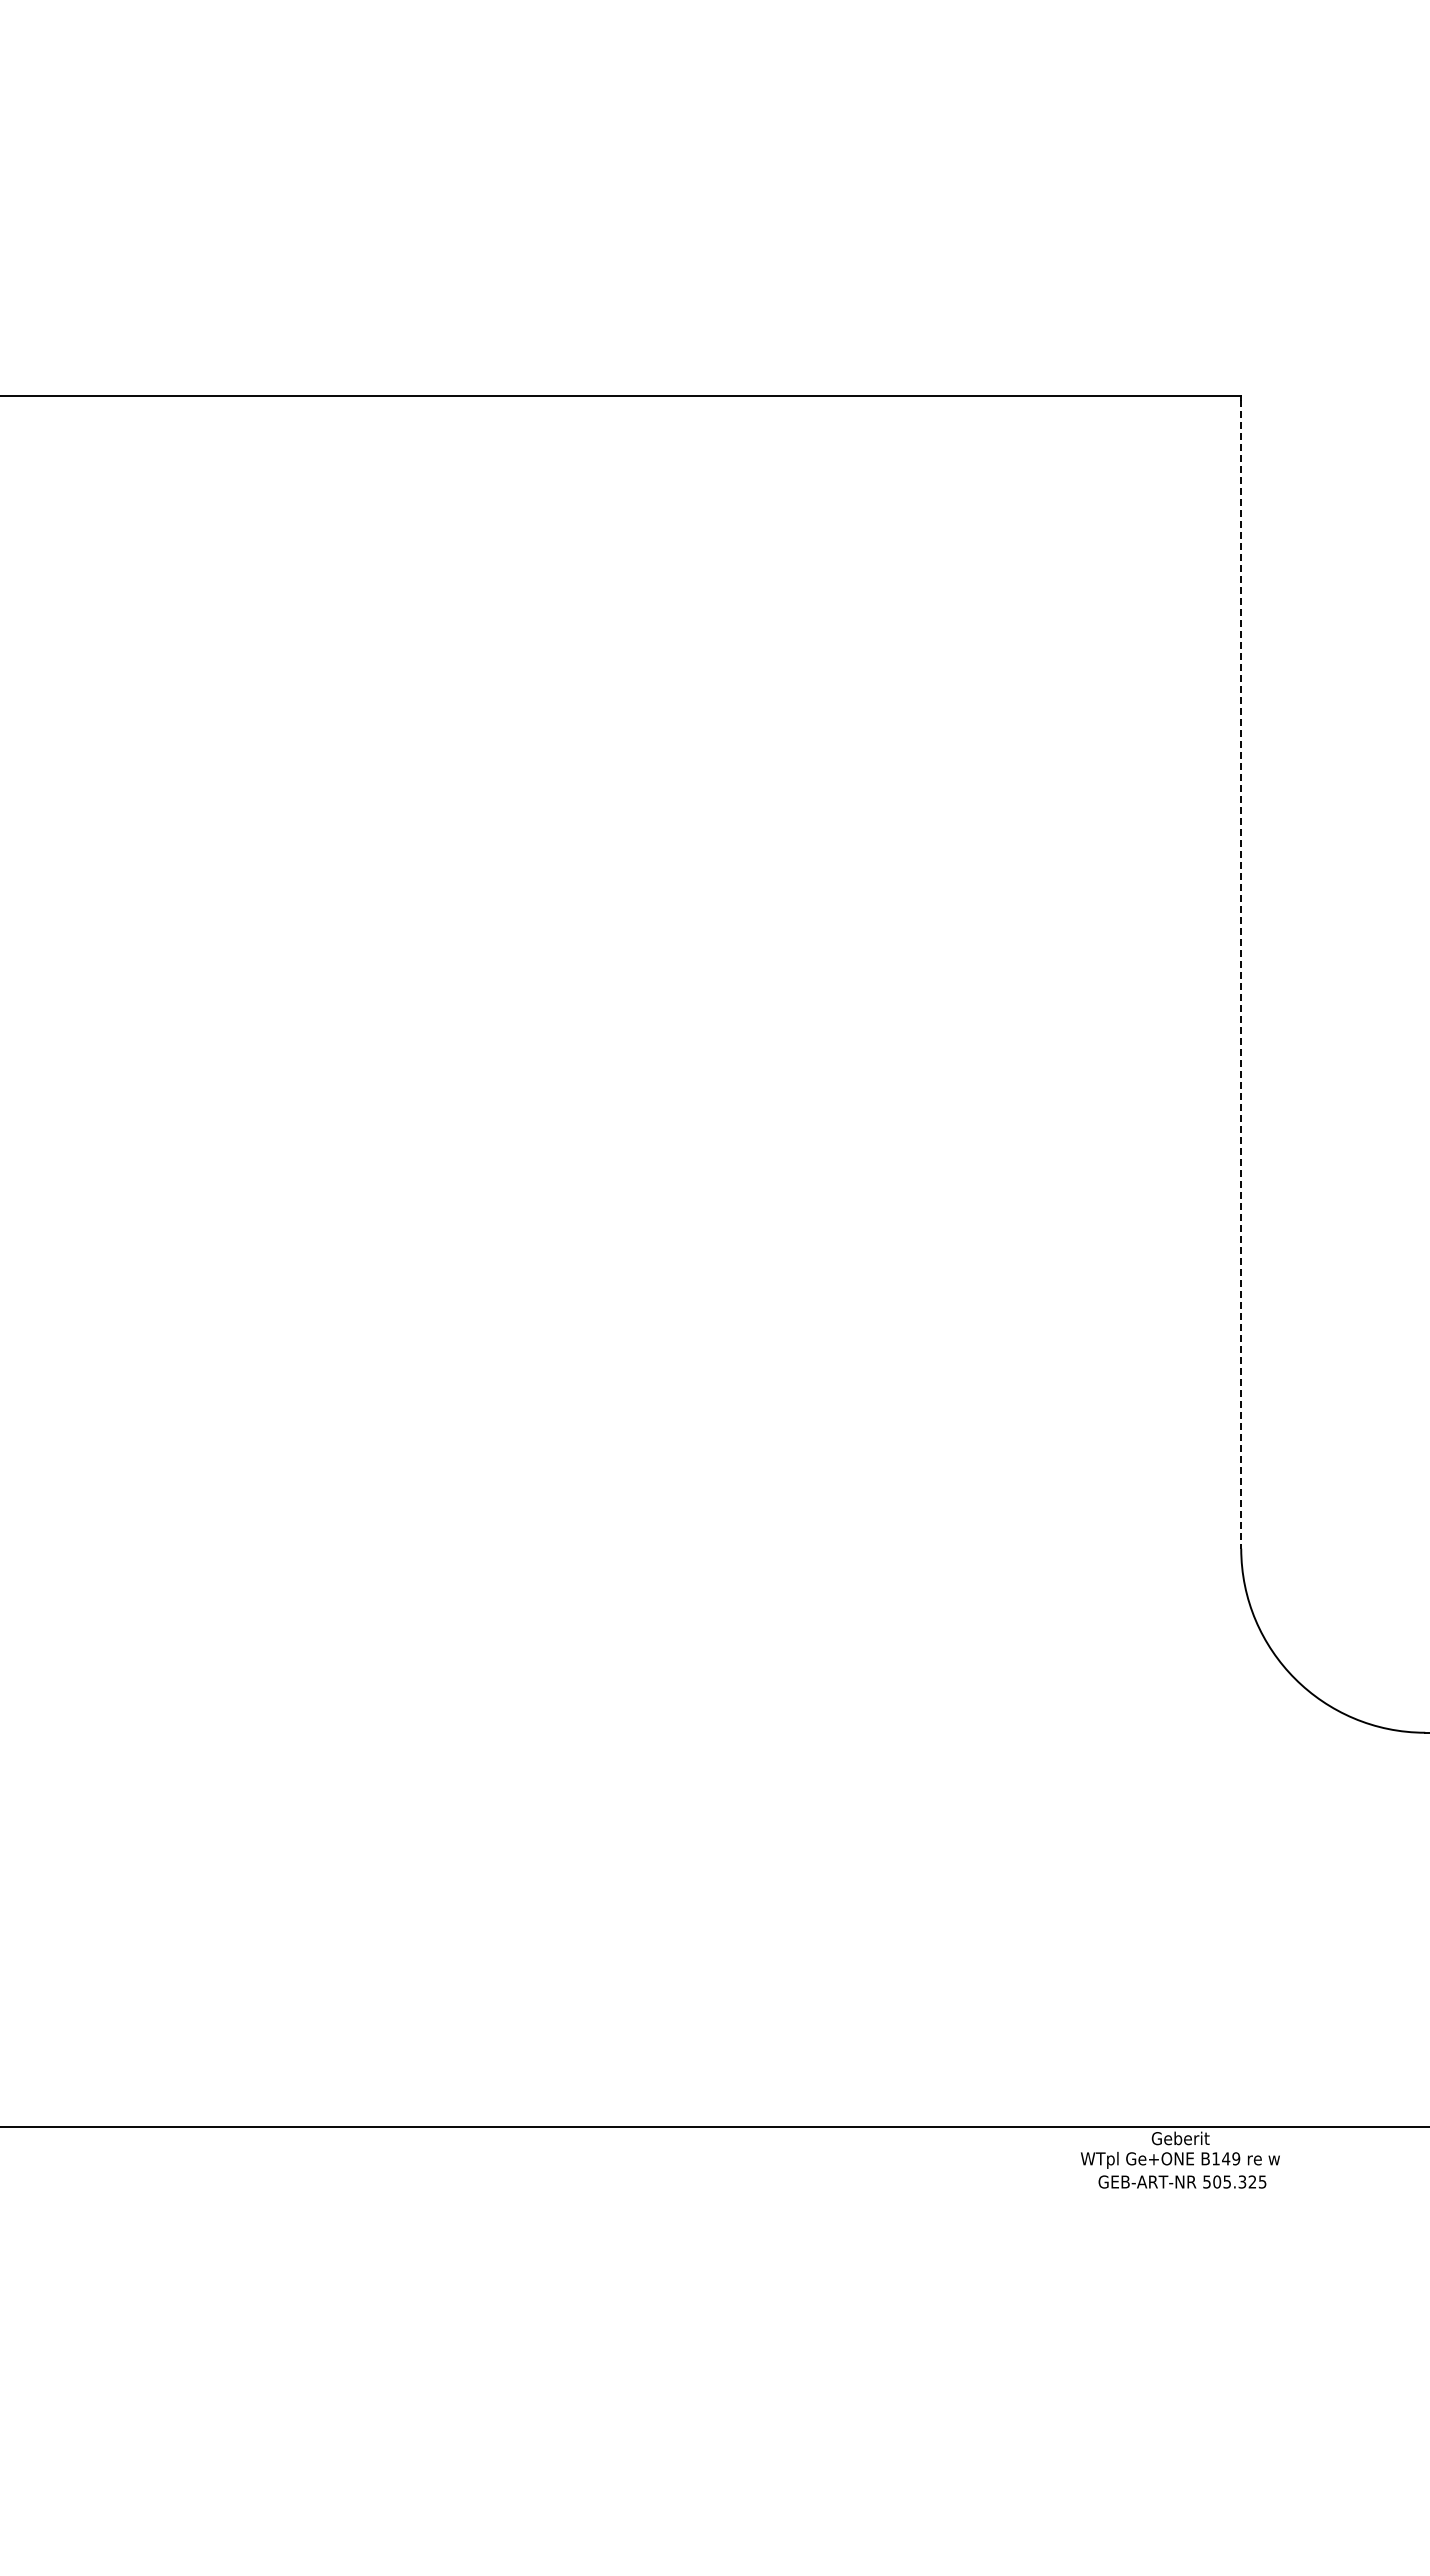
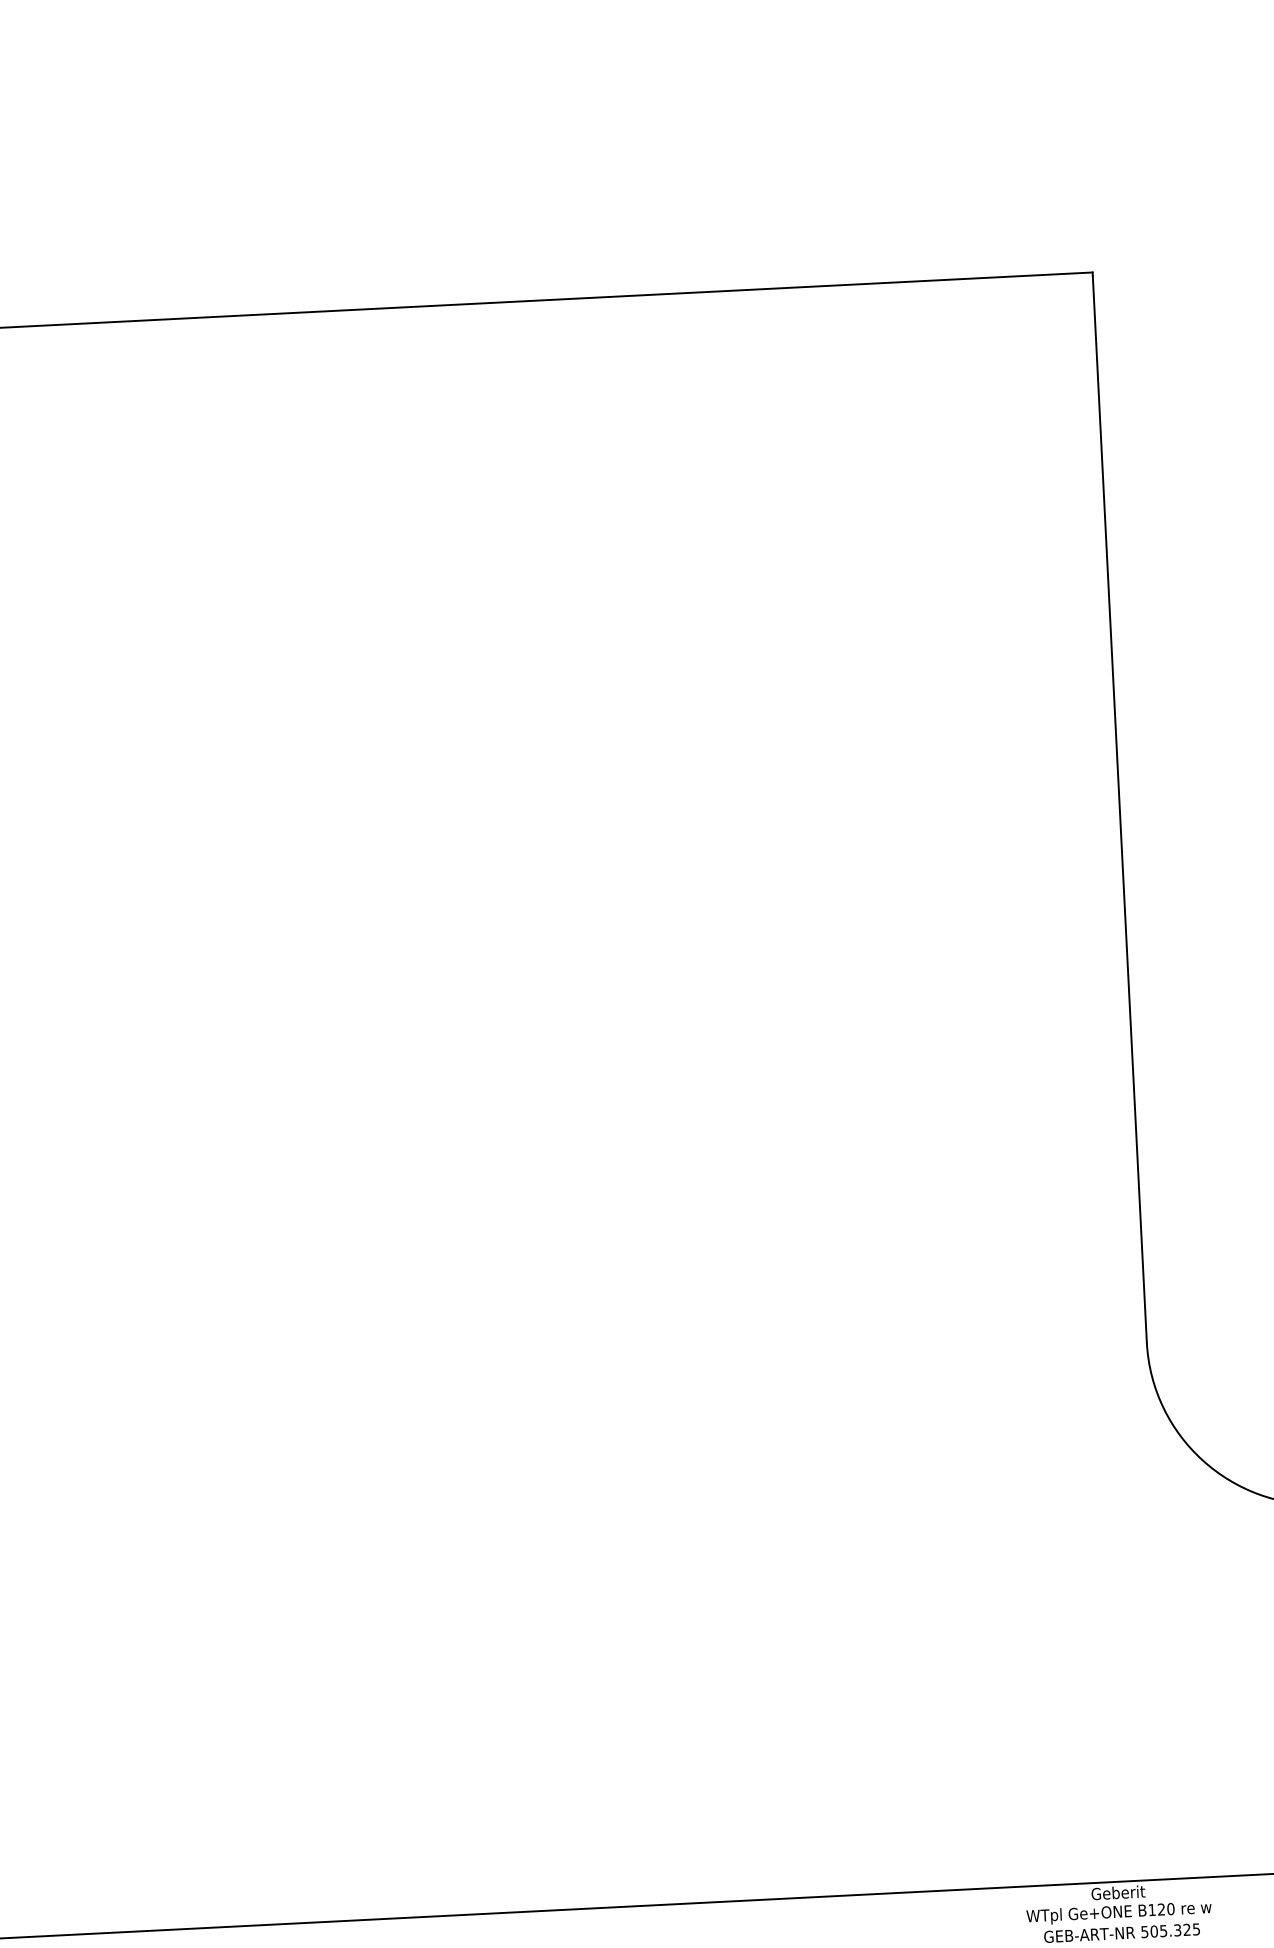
line: (1241, 974) -> (1120, 809), dashed -> solid
text: (1231, 2158) -> (1166, 1909), B149 -> B120

